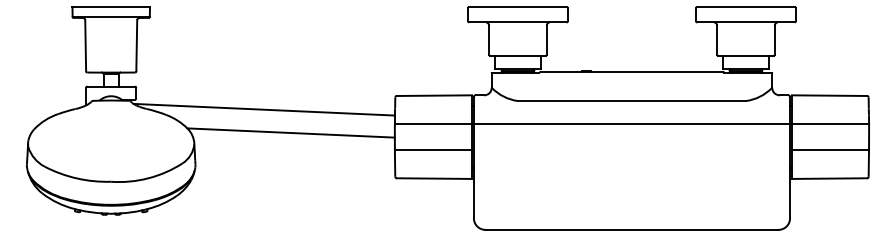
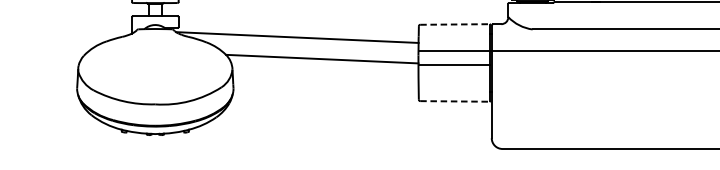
line: (434, 95) -> (455, 24), solid -> dashed
line: (433, 150) -> (454, 65), moved
line: (434, 178) -> (455, 101), solid -> dashed

